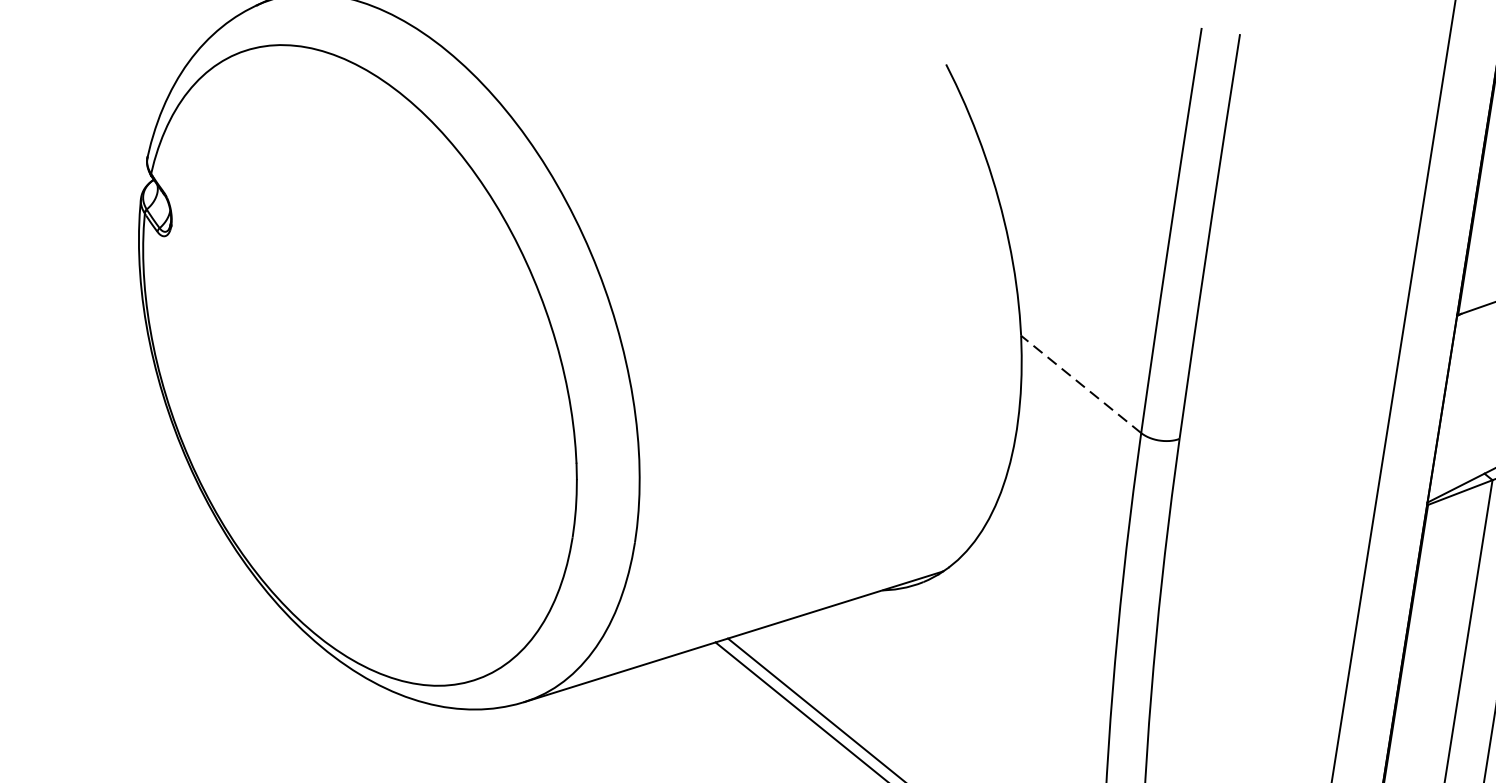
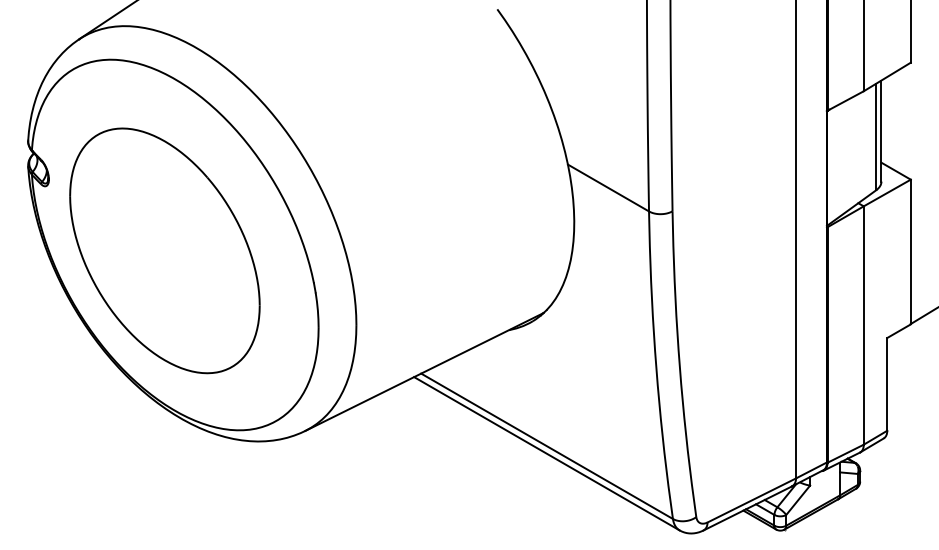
part: (341, 371) -> (164, 250), added
line: (1081, 385) -> (608, 188), dashed -> solid

